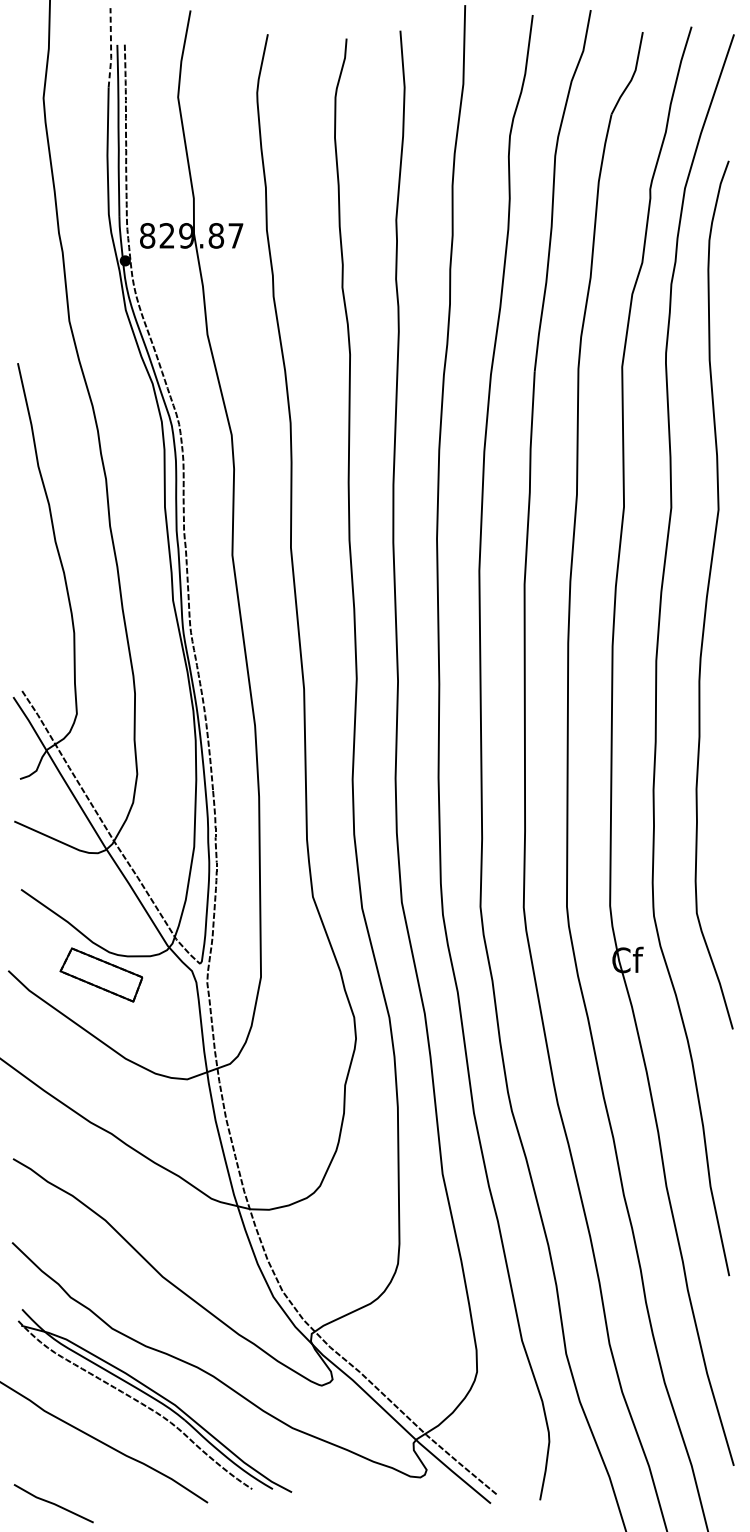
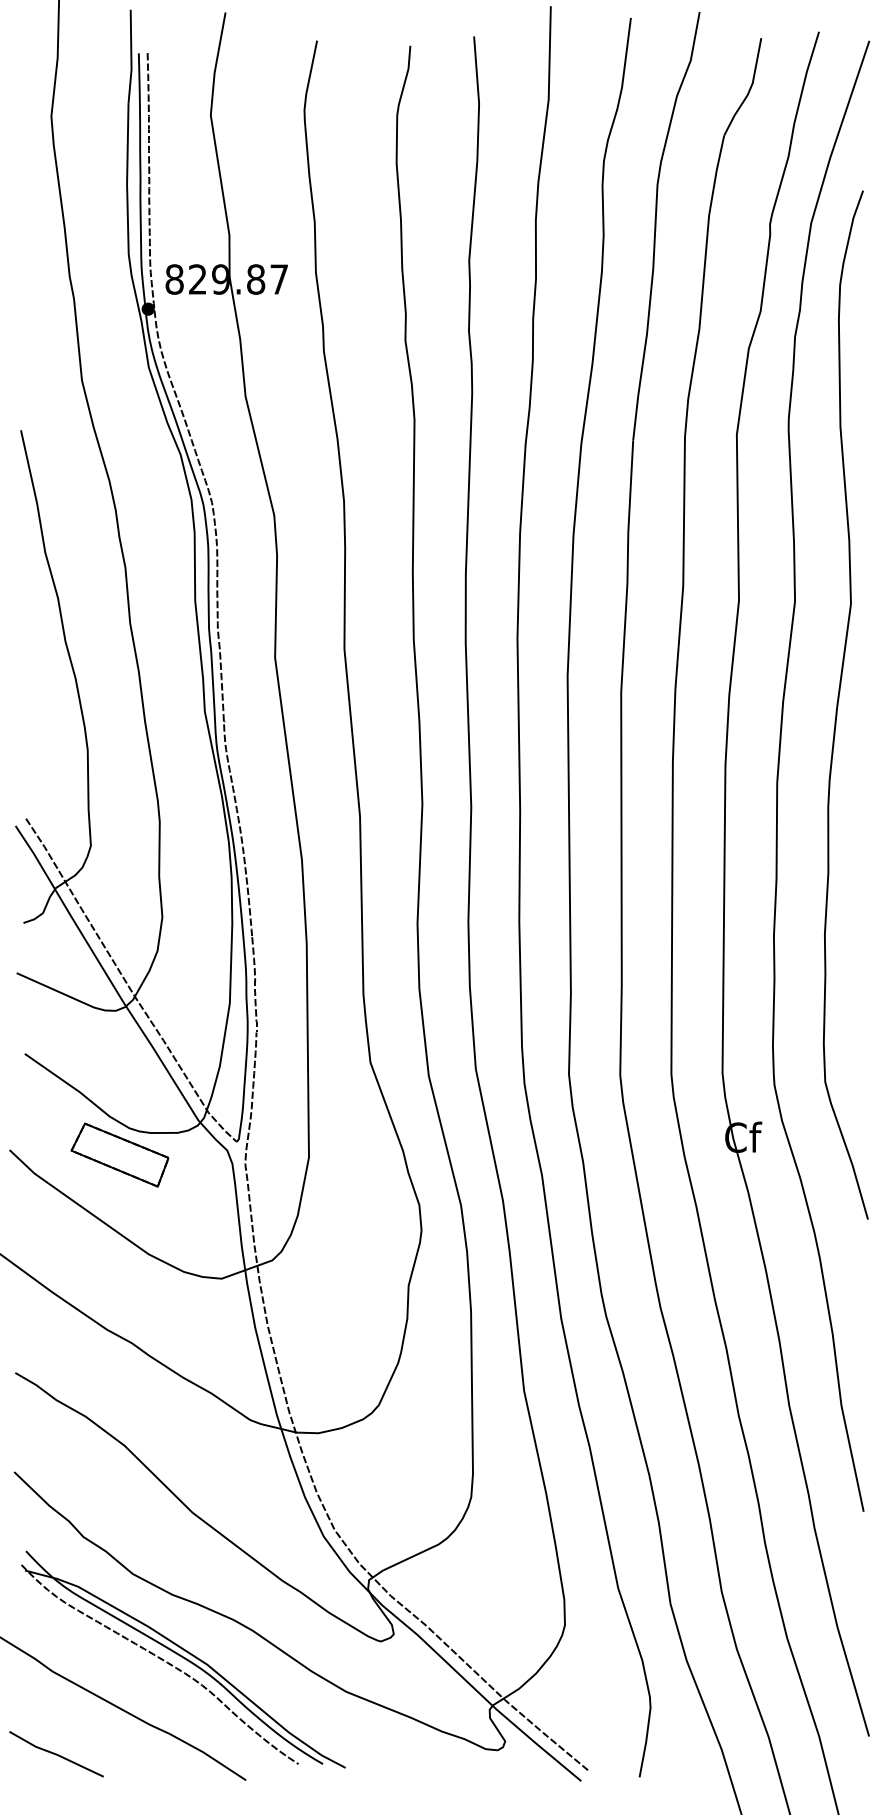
line: (111, 48) -> (131, 57), dashed -> solid
line: (53, 1503) -> (56, 1754), moved

